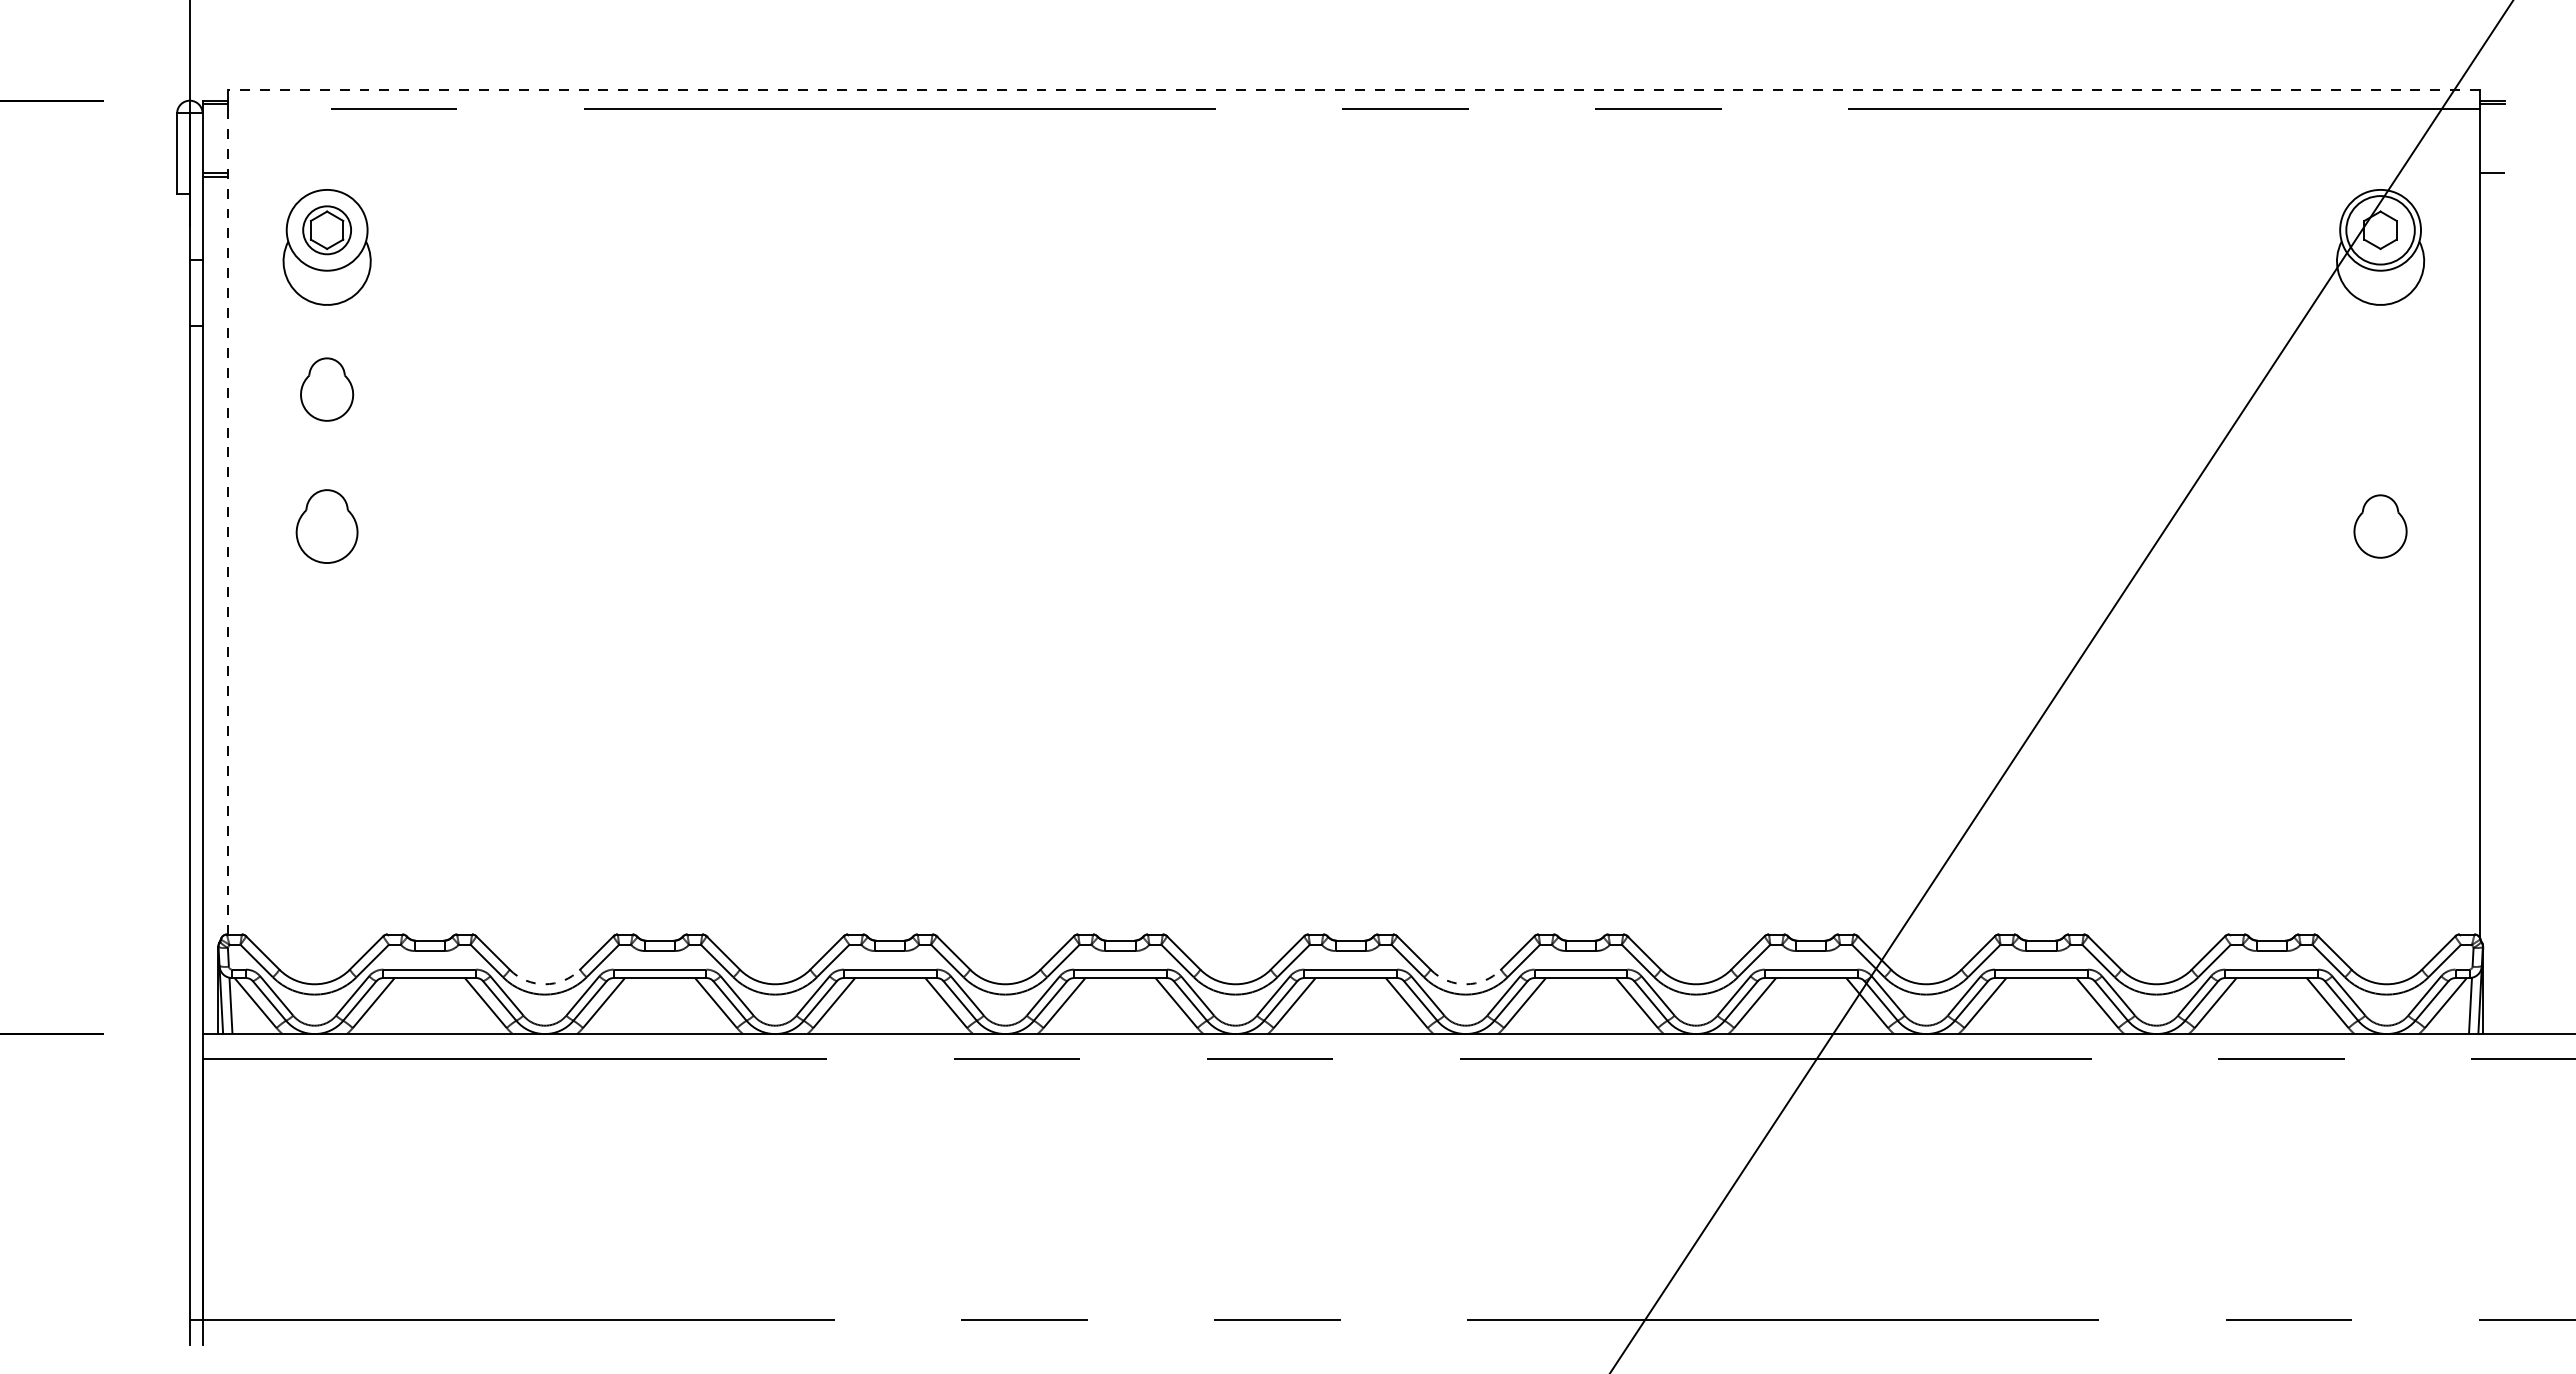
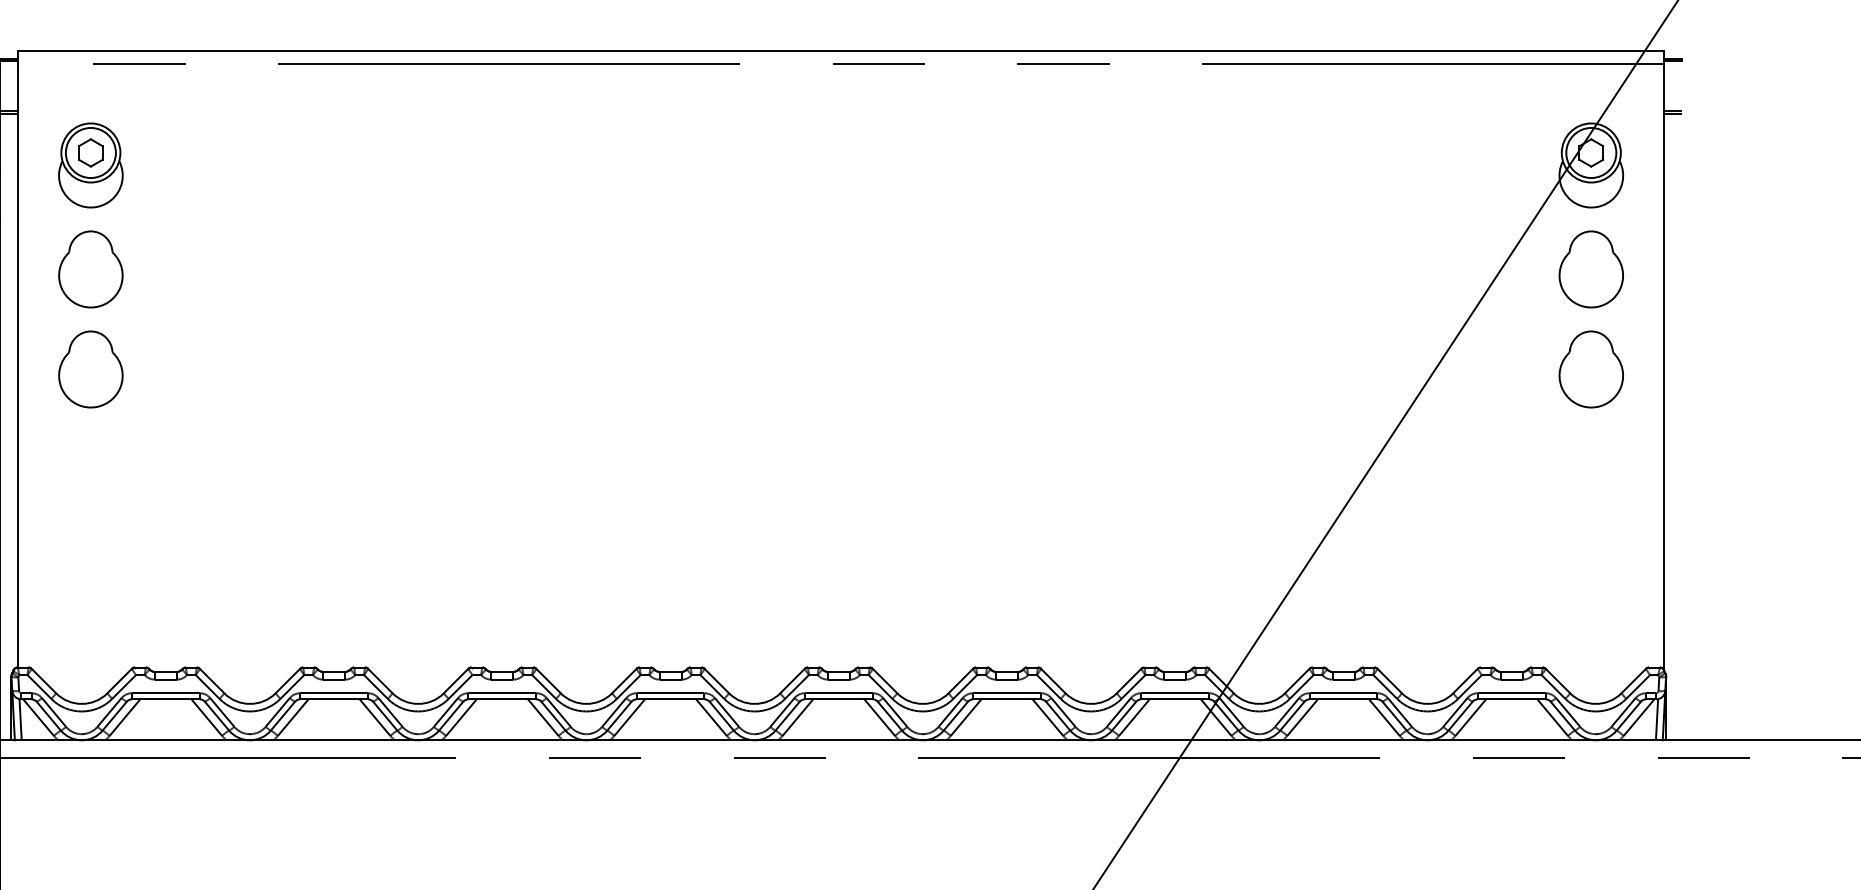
line: (1353, 90) -> (840, 50), dashed -> solid
line: (2492, 176) -> (1673, 113), added
circle: (326, 230) -> (90, 153), size x1.43
part: (326, 389) -> (90, 269), size x1.67
part: (2380, 389) -> (1591, 269), added
line: (227, 521) -> (18, 365), dashed -> solid
part: (326, 526) -> (90, 369), size x1.43
part: (2380, 526) -> (1591, 369), size x1.67
arc: (544, 984) -> (249, 704), dashed -> solid
arc: (1465, 984) -> (922, 704), dashed -> solid

